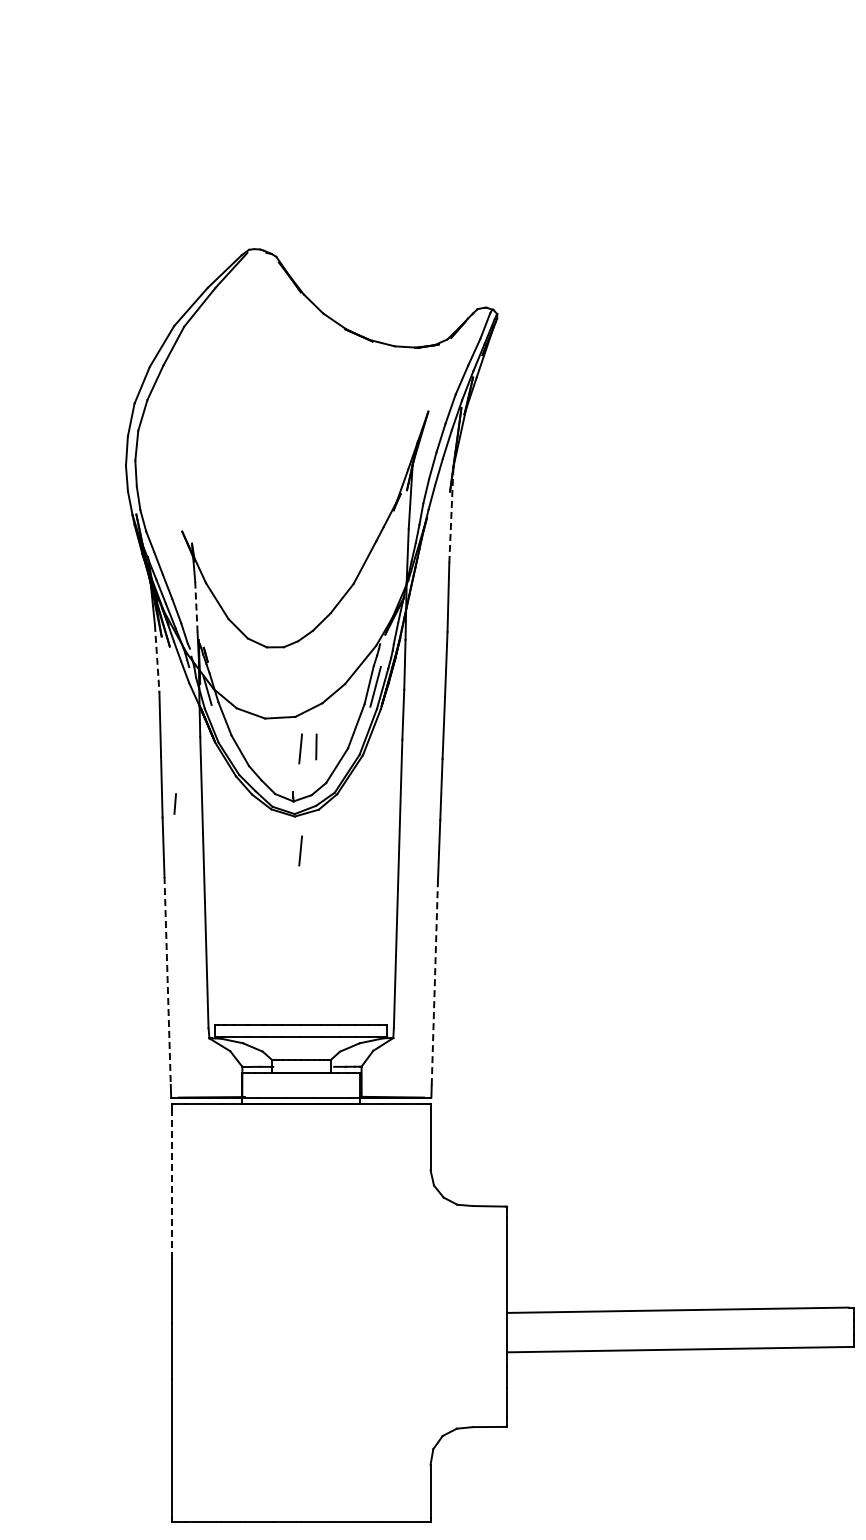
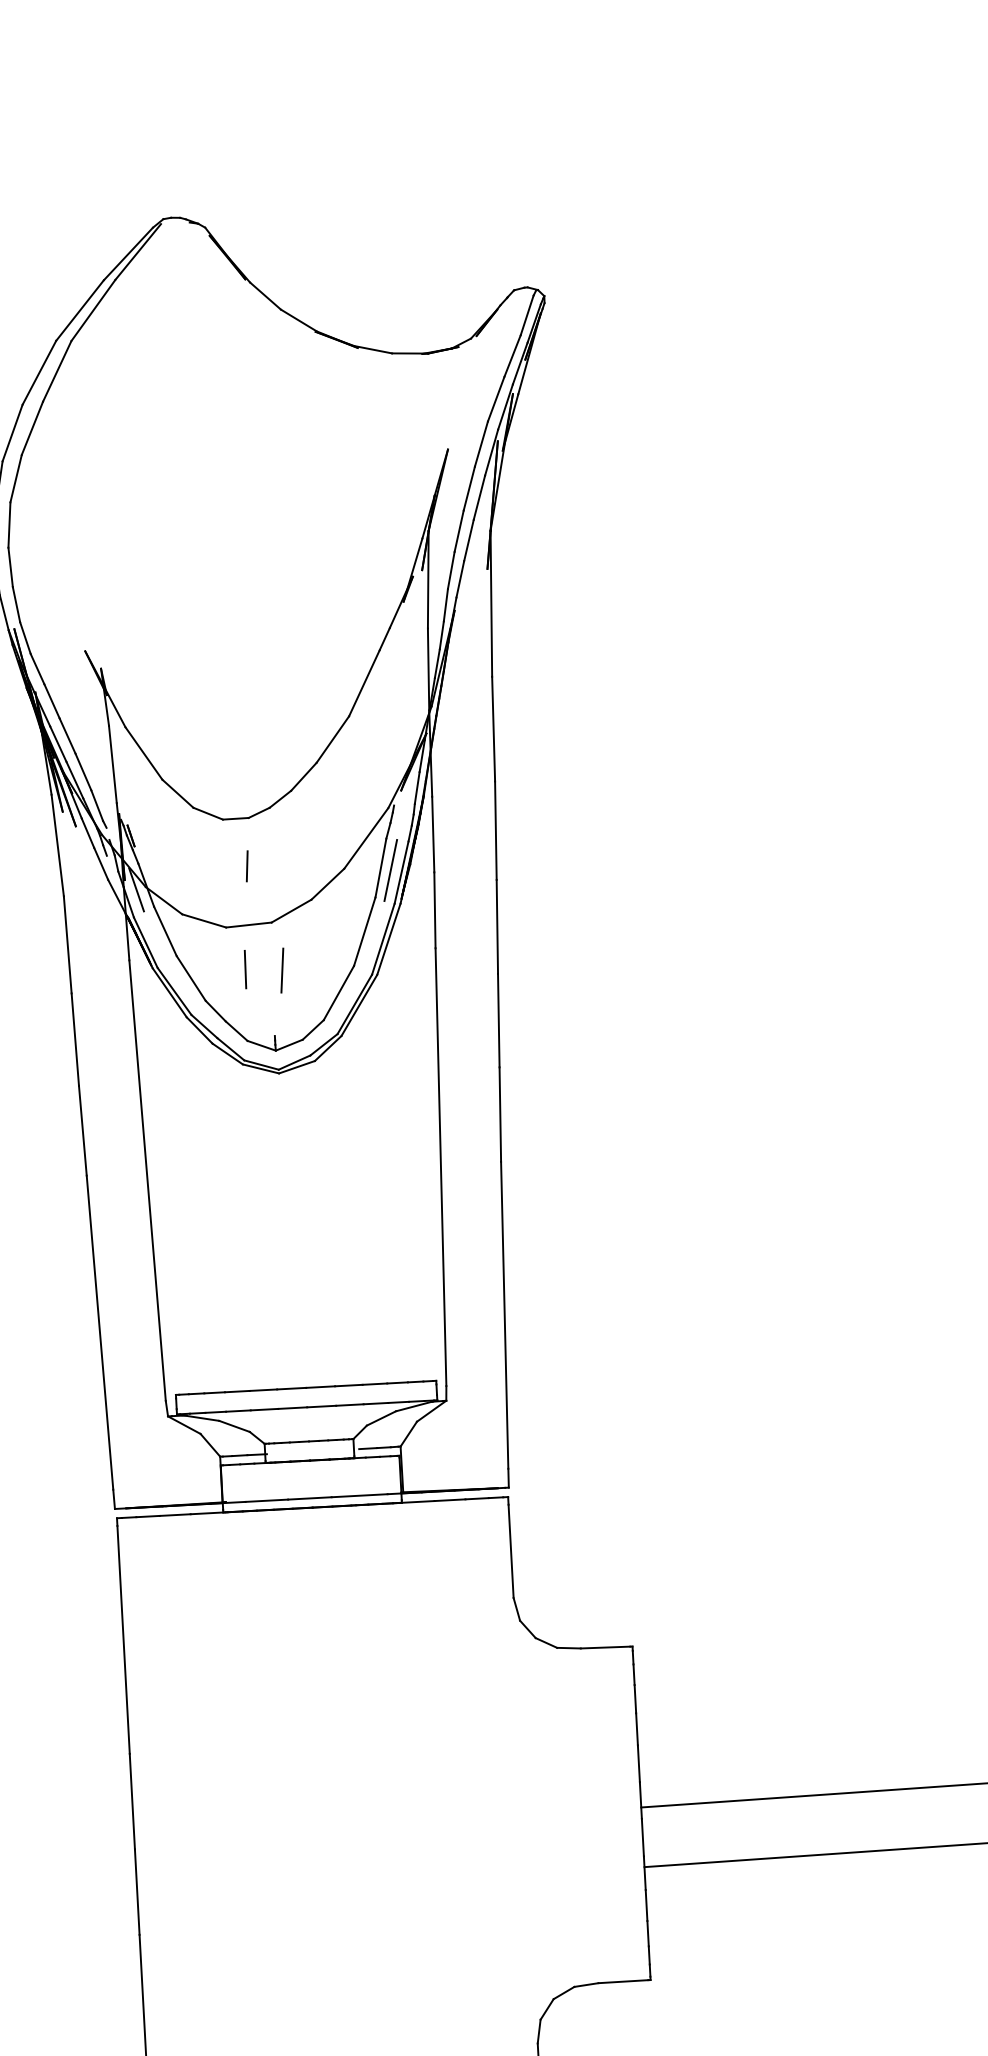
line: (451, 514) -> (491, 603), dashed -> solid
line: (196, 607) -> (113, 765), dashed -> solid
line: (157, 658) -> (58, 845), dashed -> solid
line: (316, 746) -> (245, 968), moved
line: (174, 803) -> (246, 865), moved
line: (300, 850) -> (290, 1124), removed
line: (167, 980) -> (99, 1332), dashed -> solid
line: (434, 983) -> (504, 1314), dashed -> solid
line: (172, 1184) -> (124, 1640), dashed -> solid

